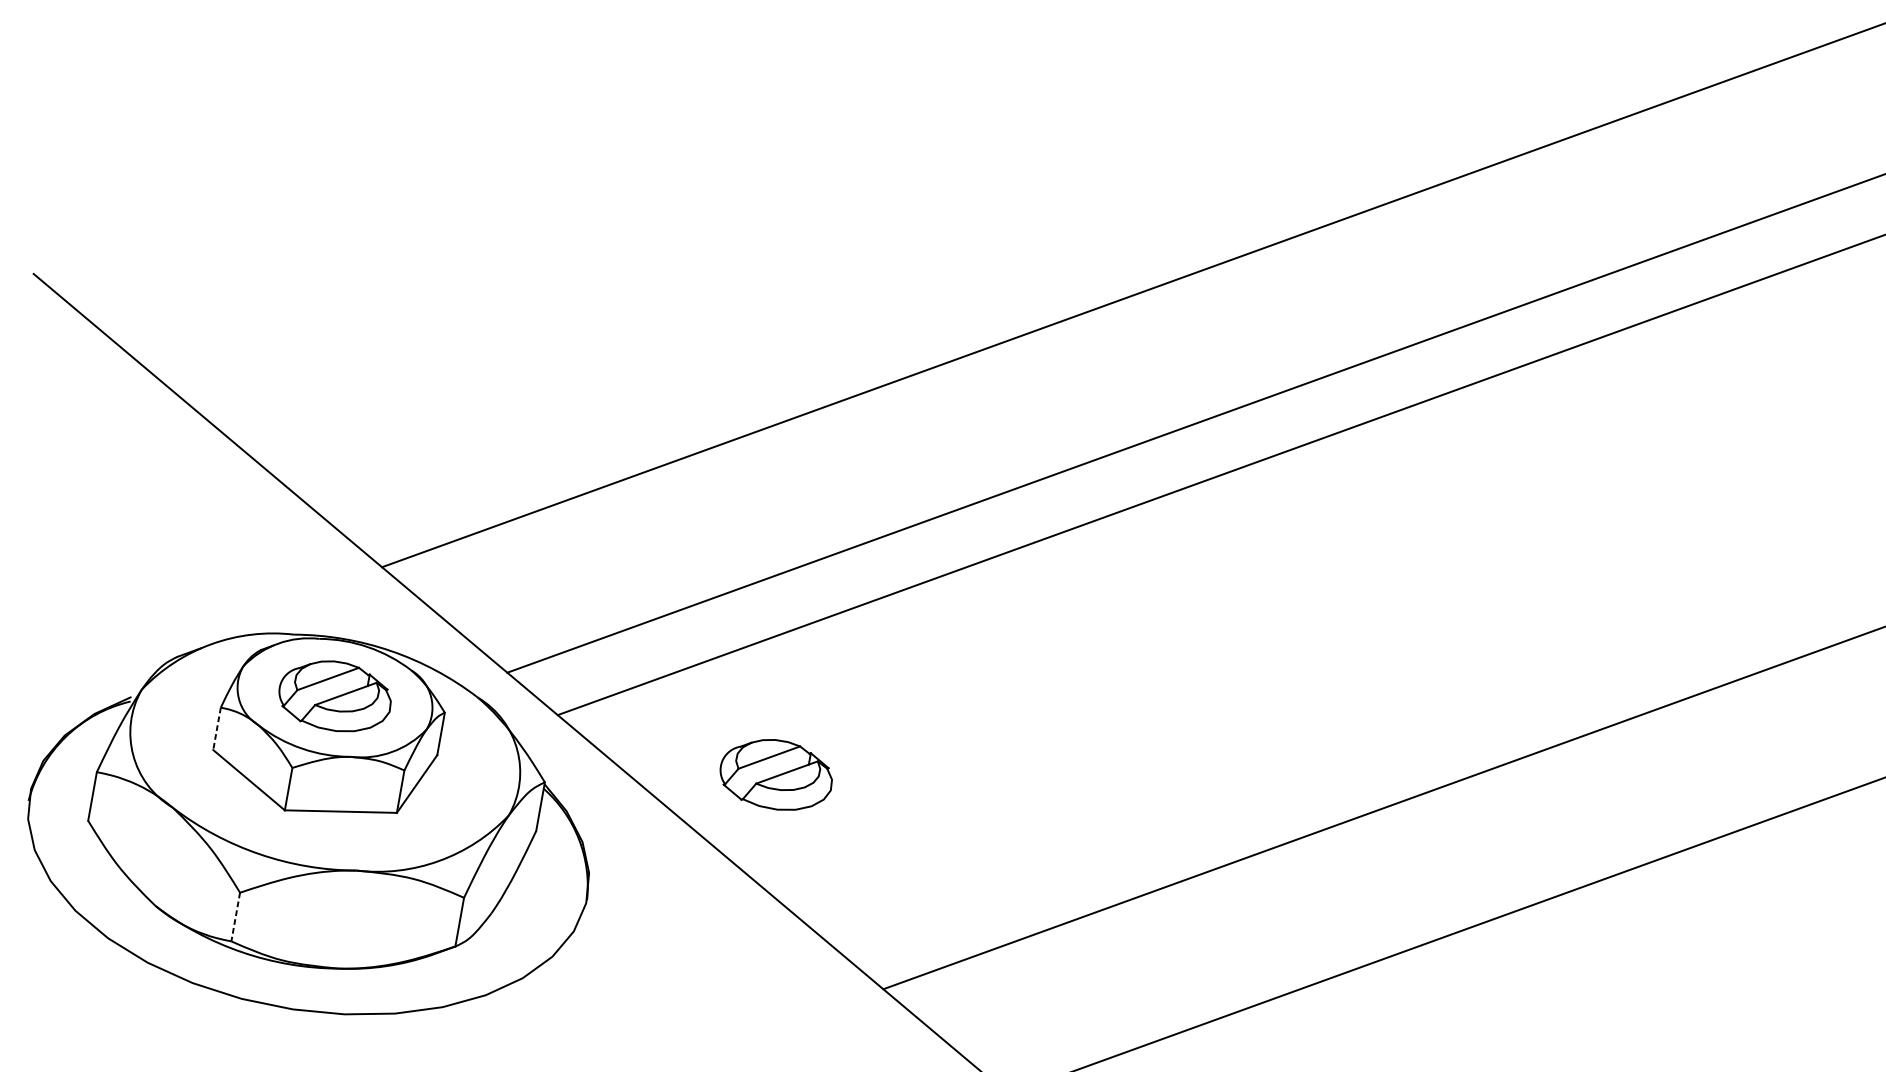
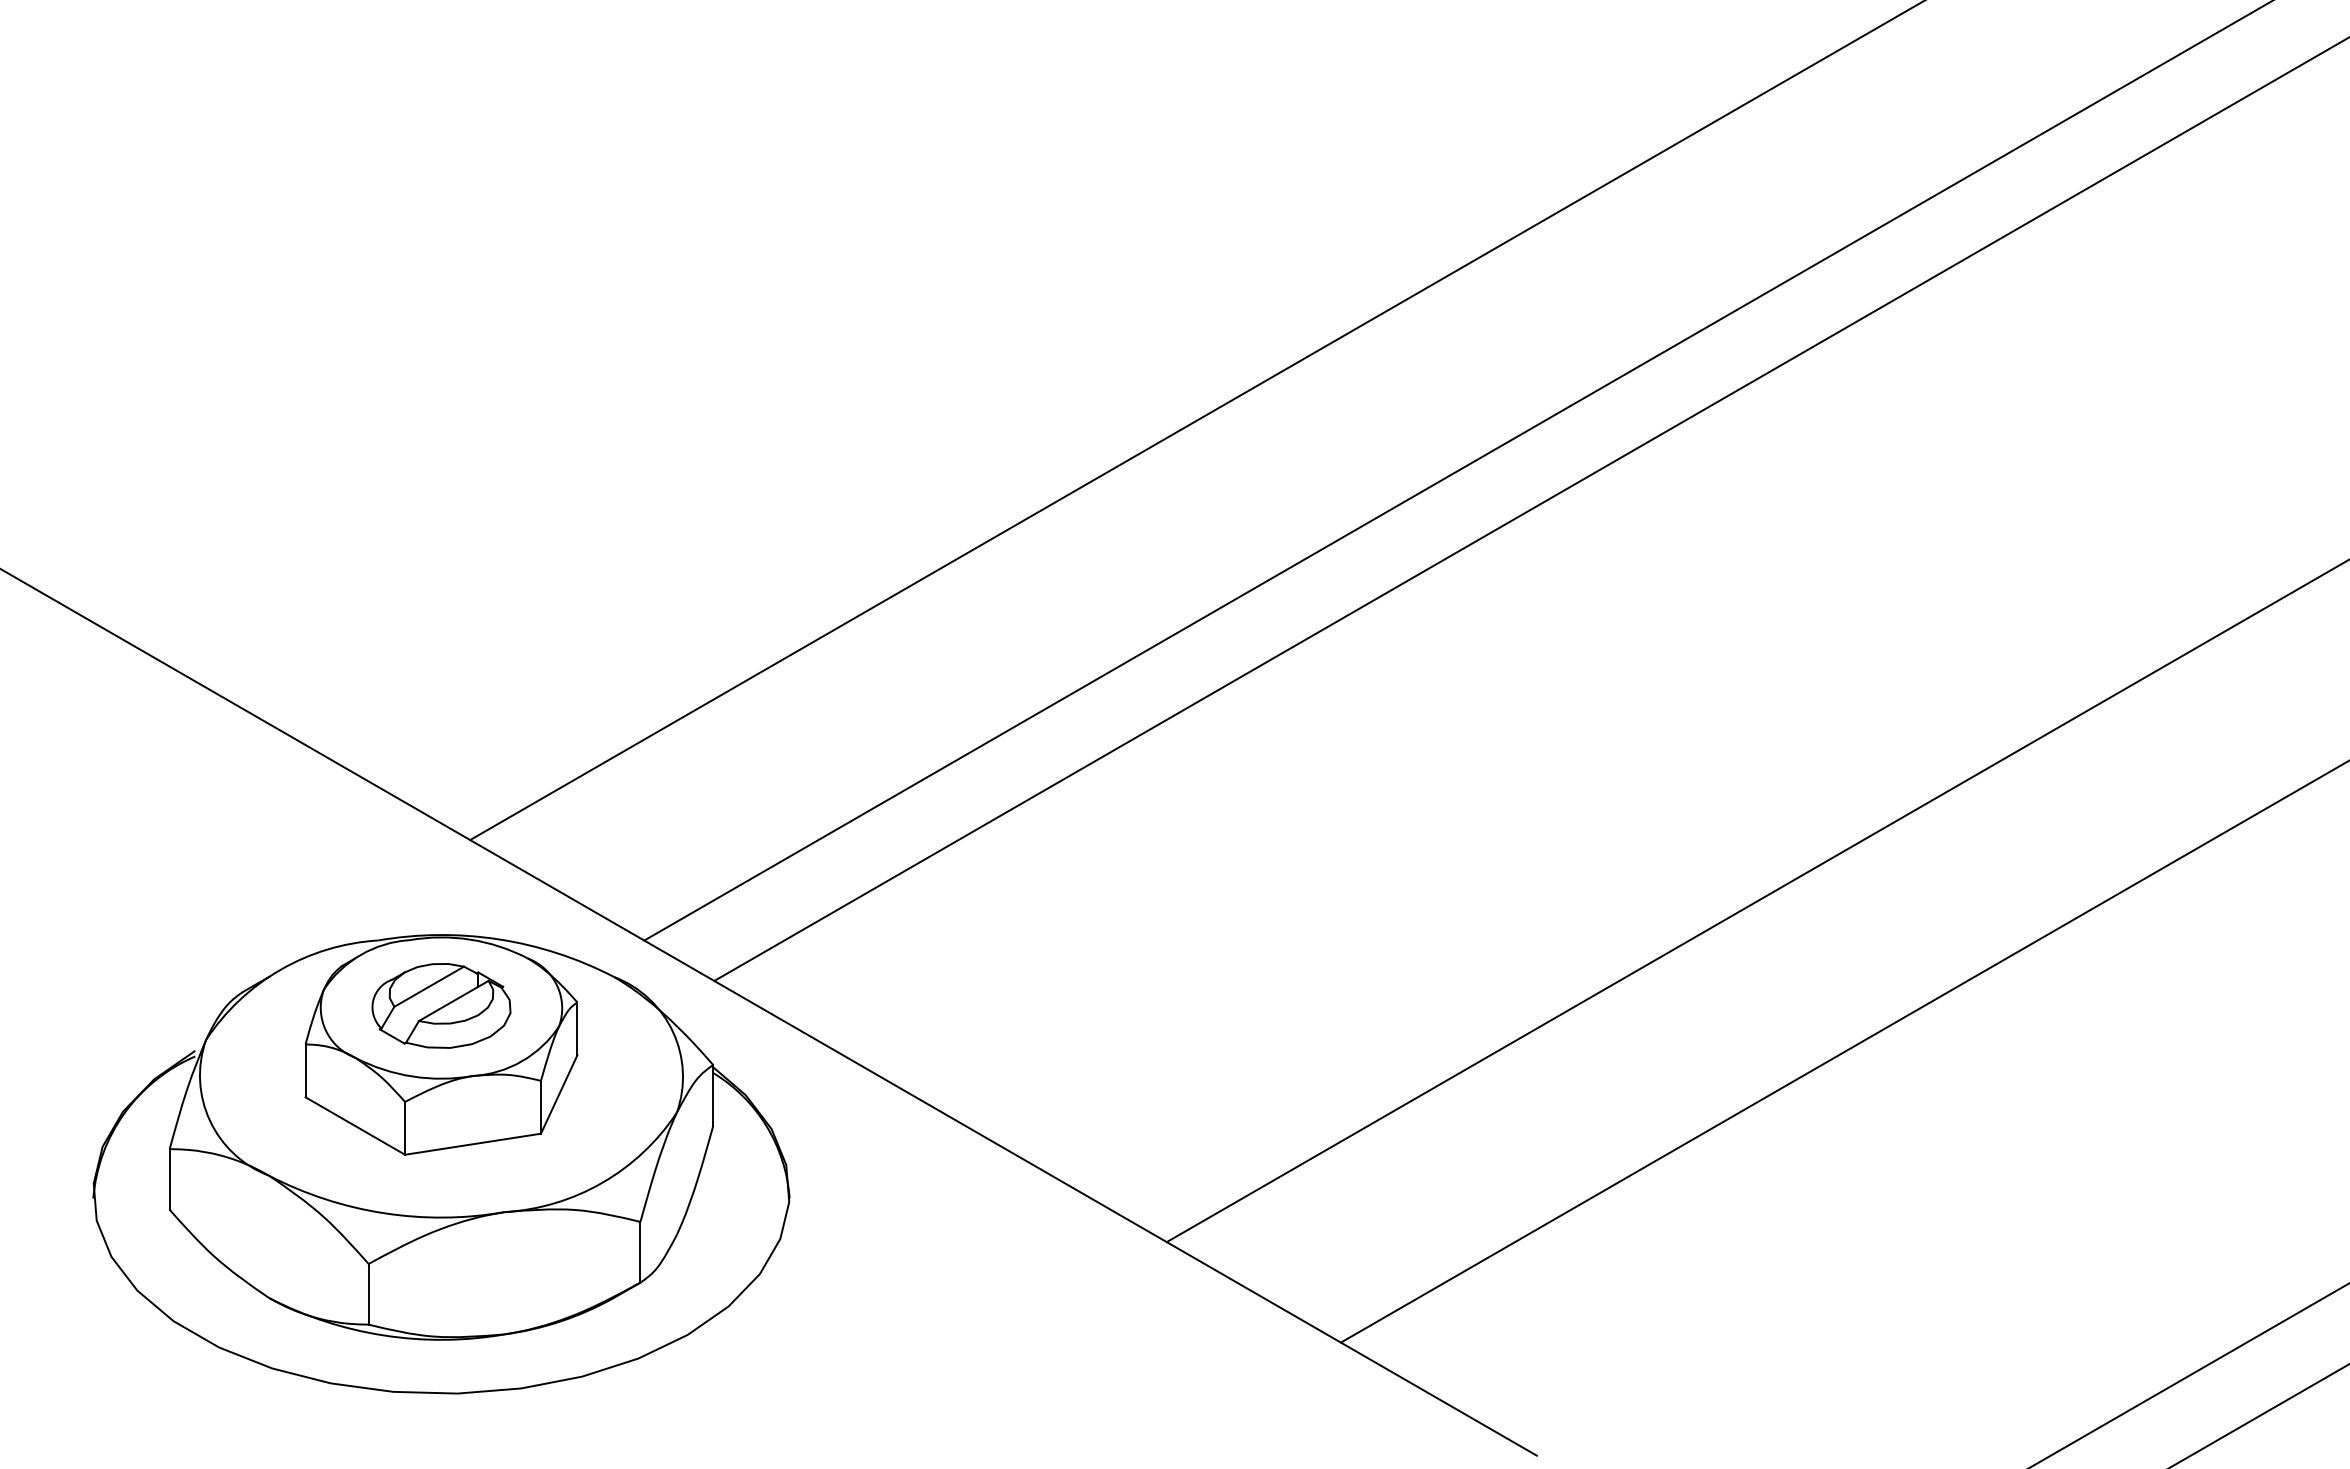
line: (216, 729) -> (305, 1071), dashed -> solid
part: (776, 774) -> (991, 1005), removed
line: (235, 917) -> (368, 1294), dashed -> solid

